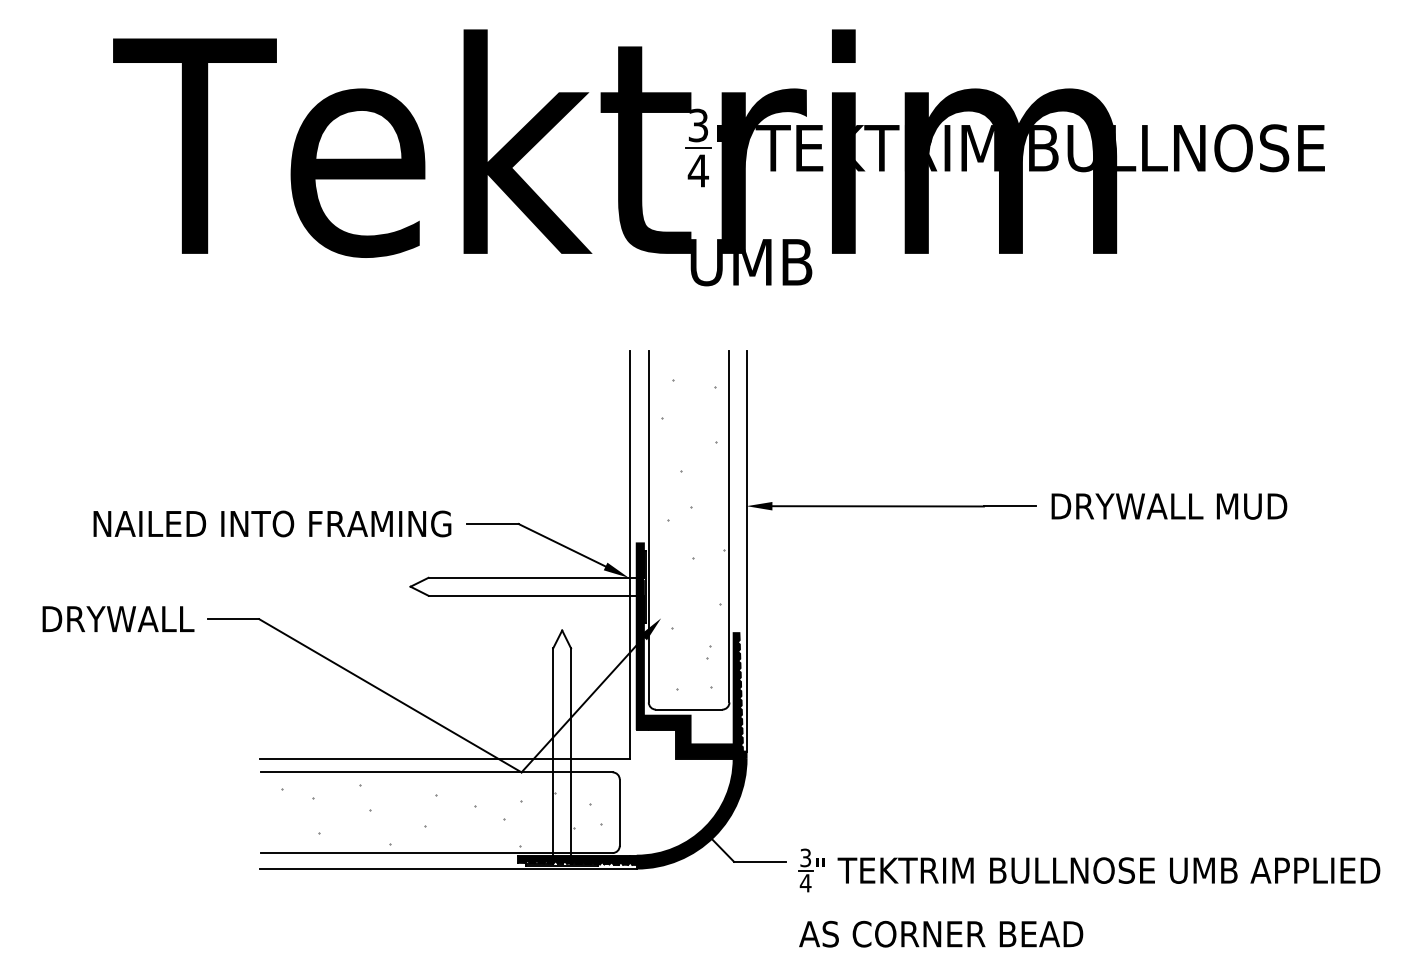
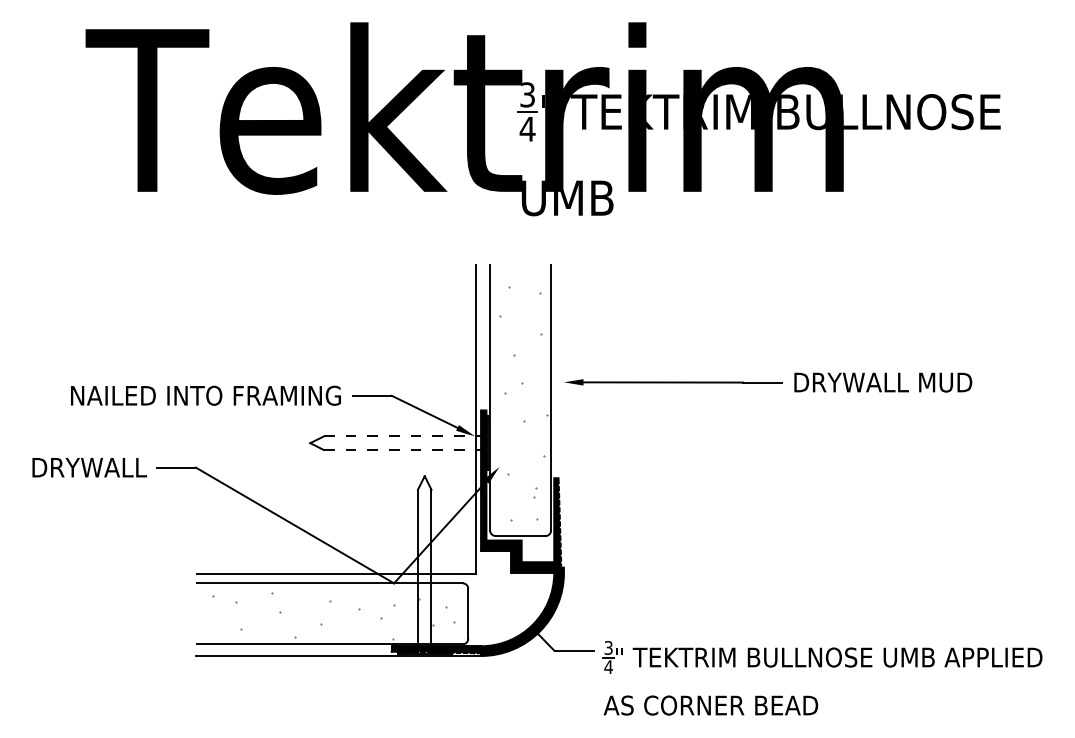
line: (746, 550) -> (563, 415), removed
line: (536, 577) -> (405, 436), solid -> dashed
line: (536, 595) -> (405, 449), solid -> dashed

